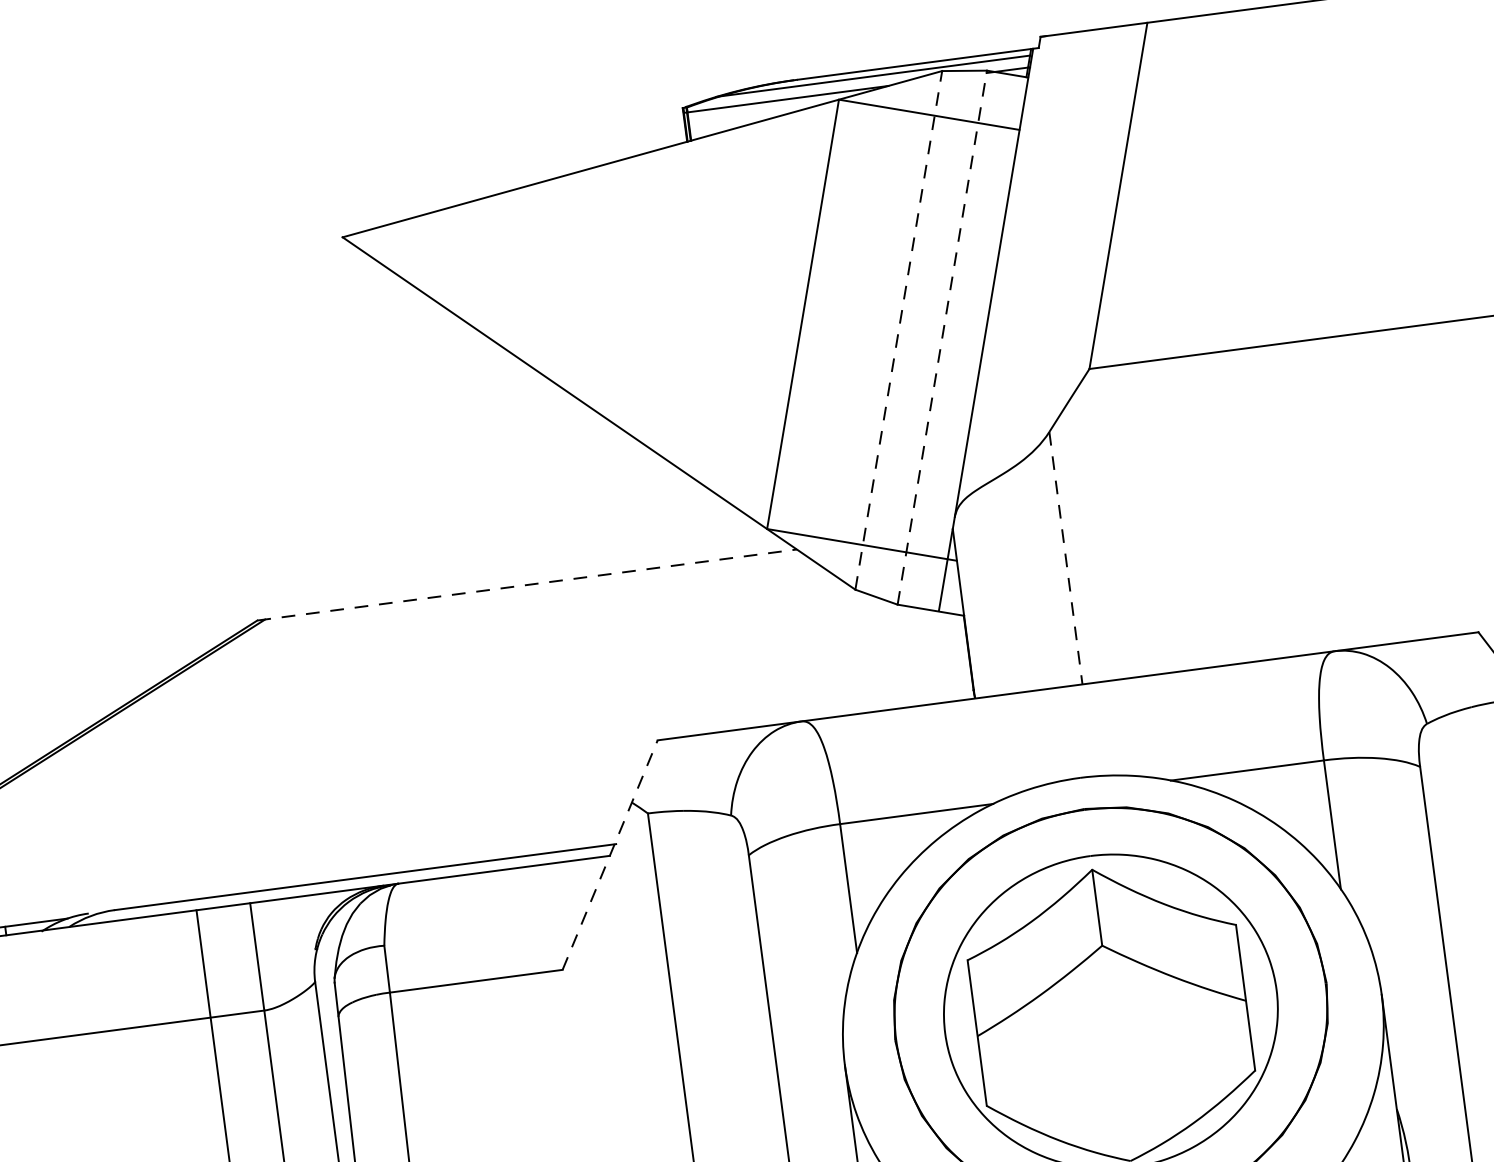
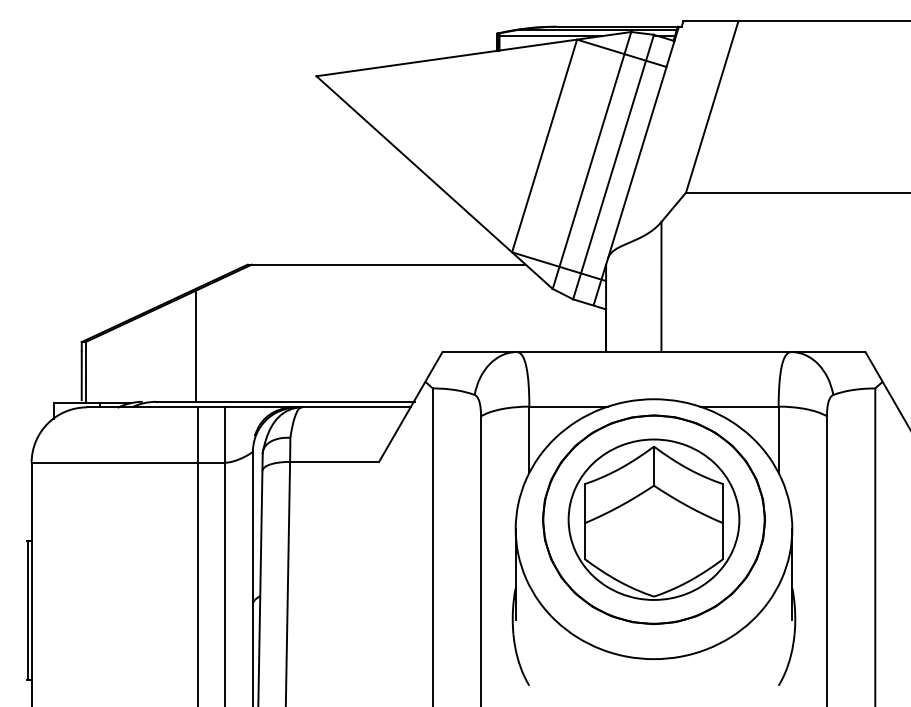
line: (899, 330) -> (592, 160), dashed -> solid
line: (942, 336) -> (613, 166), dashed -> solid
line: (1066, 559) -> (661, 287), dashed -> solid
line: (528, 584) -> (387, 264), dashed -> solid
line: (178, 790) -> (196, 345), added
line: (611, 853) -> (411, 406), dashed -> solid

